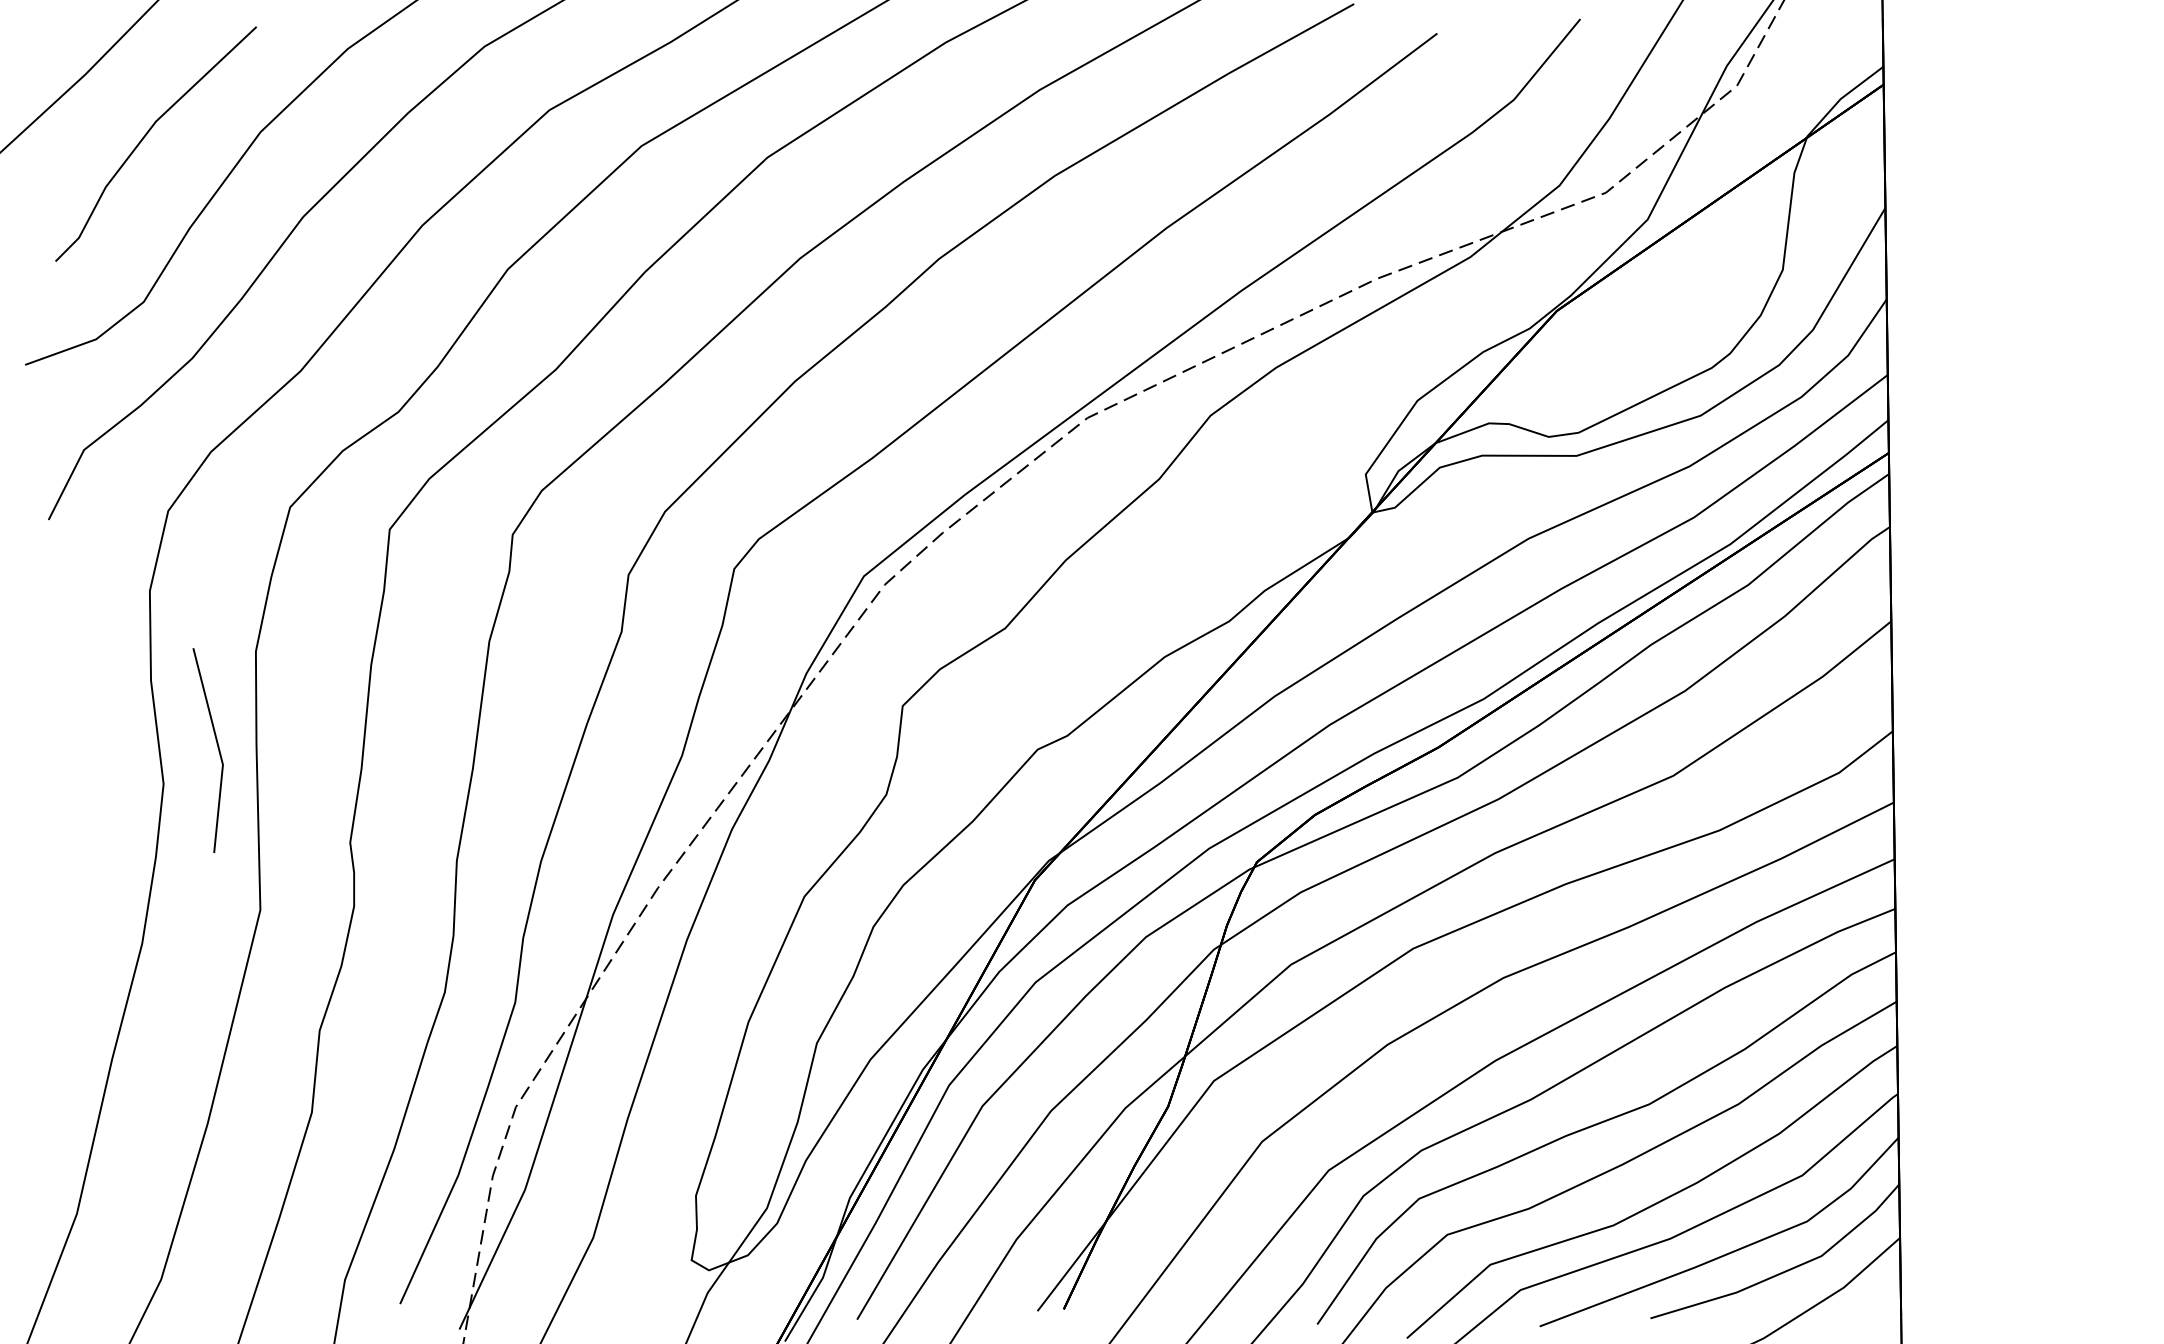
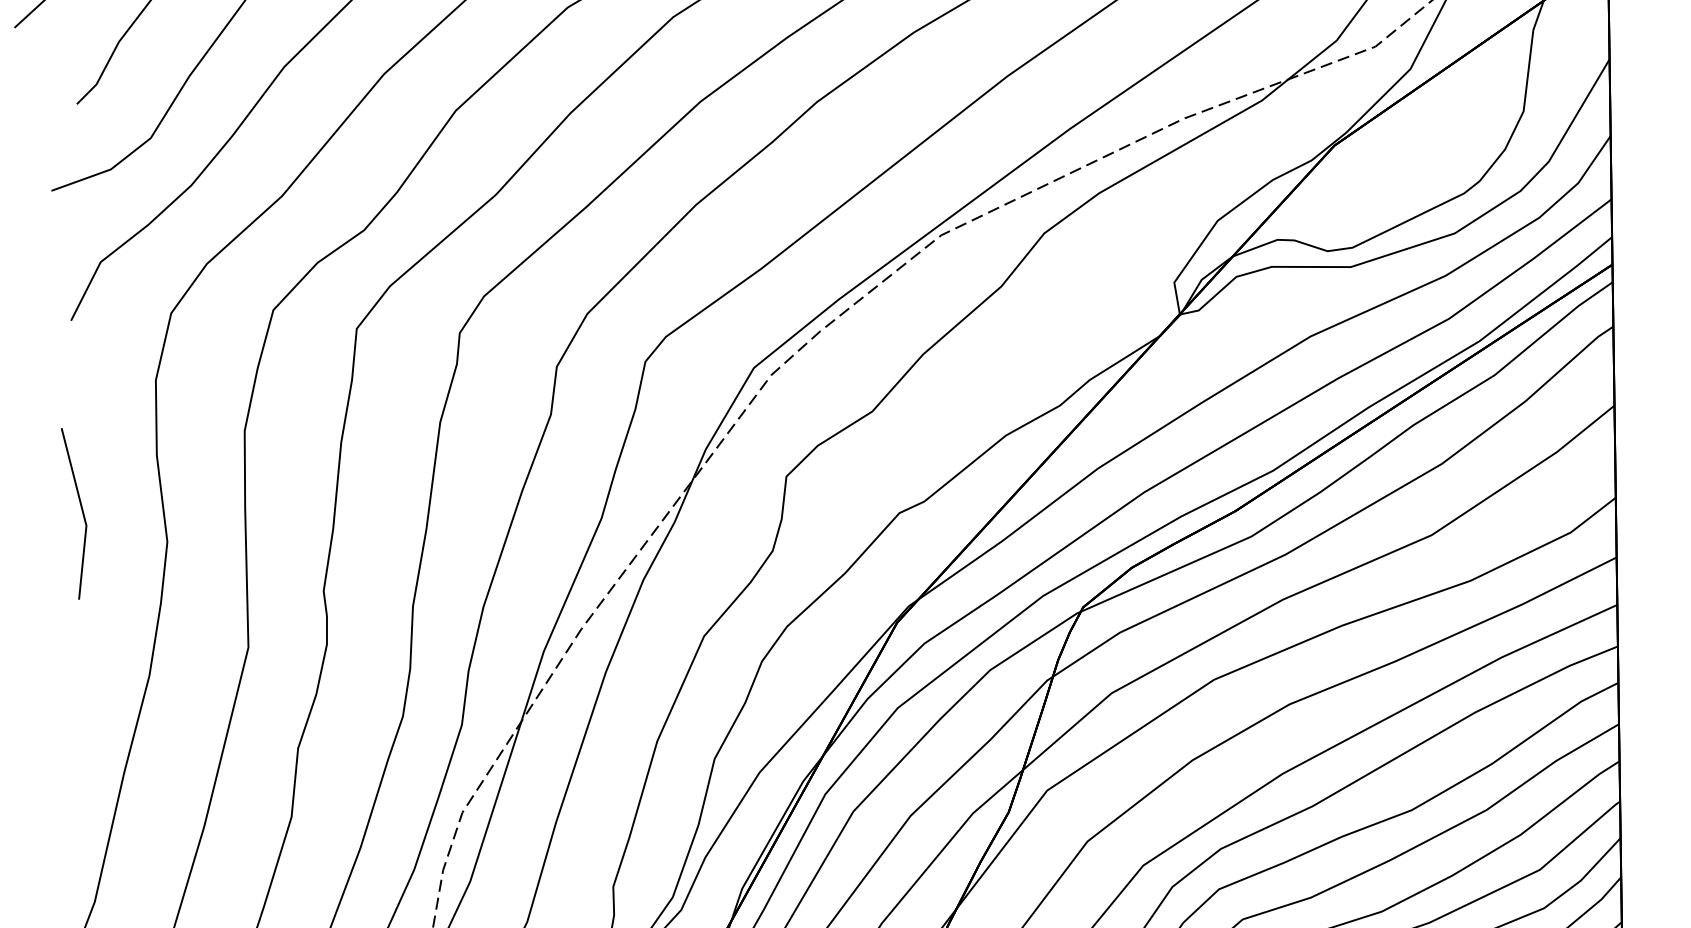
line: (217, 748) -> (81, 512), moved

